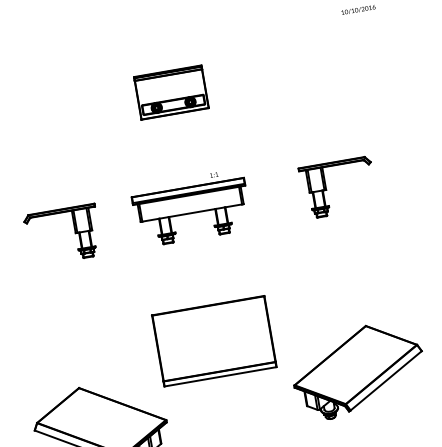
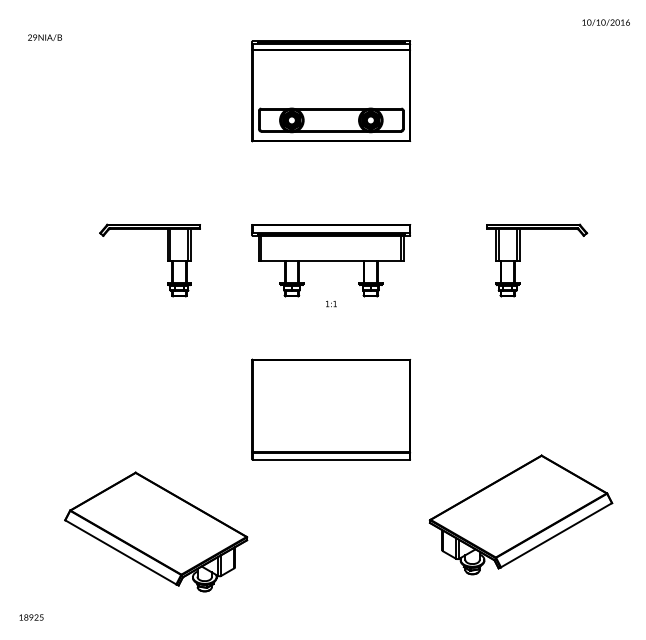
part: (171, 92) -> (331, 91), size x1.67
text: (214, 174) -> (331, 303), moved
part: (214, 341) -> (331, 409), moved

